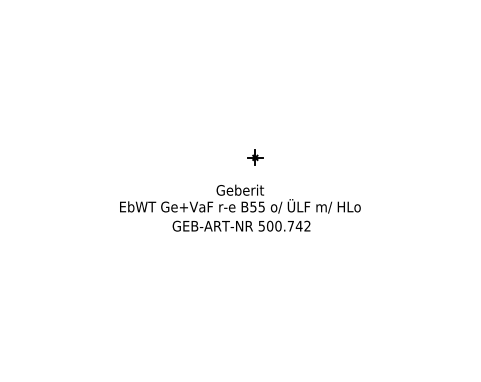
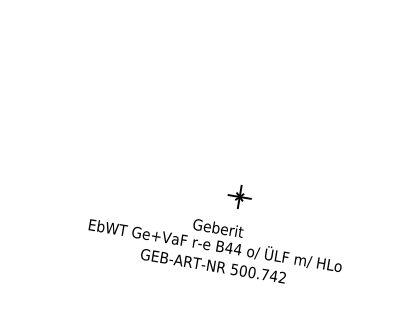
part: (255, 157) -> (240, 196), size x1.4
text: (257, 206) -> (233, 248), B55 -> B44

